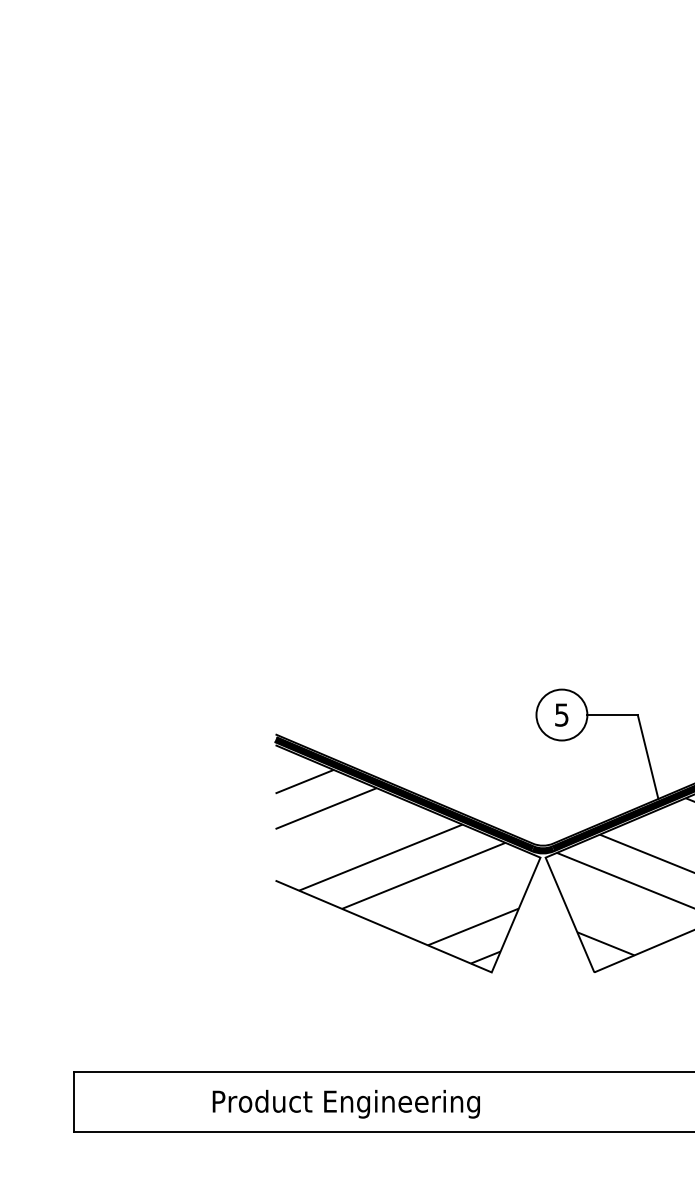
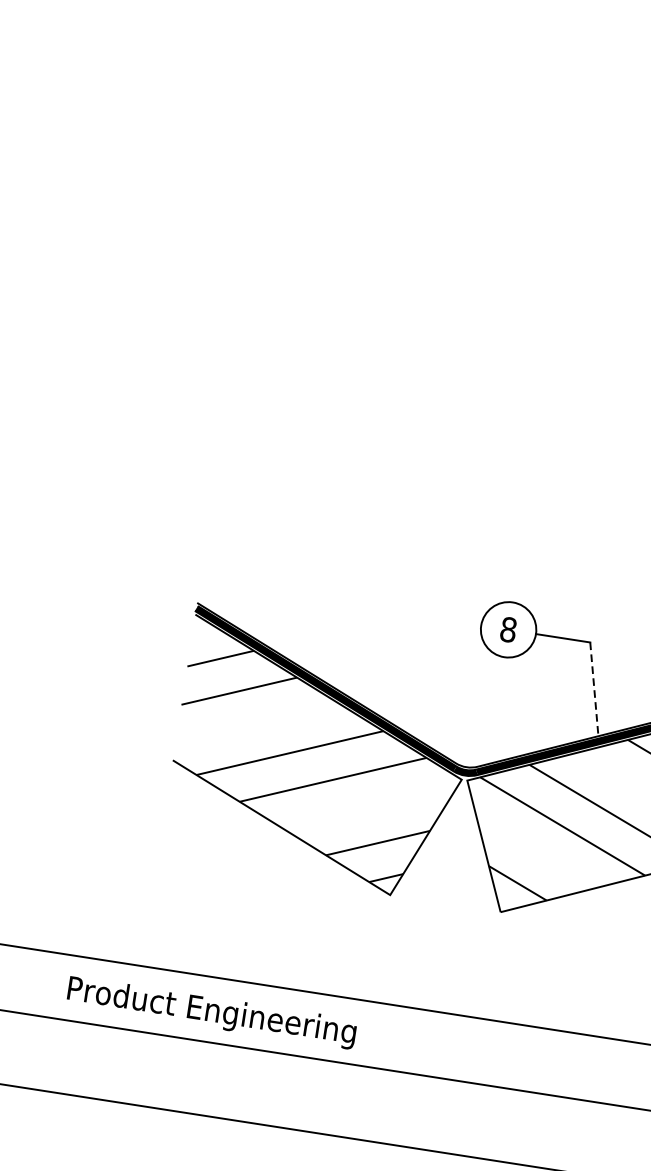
text: (561, 714) -> (508, 629), 5 -> 8
line: (648, 757) -> (594, 689), solid -> dashed

